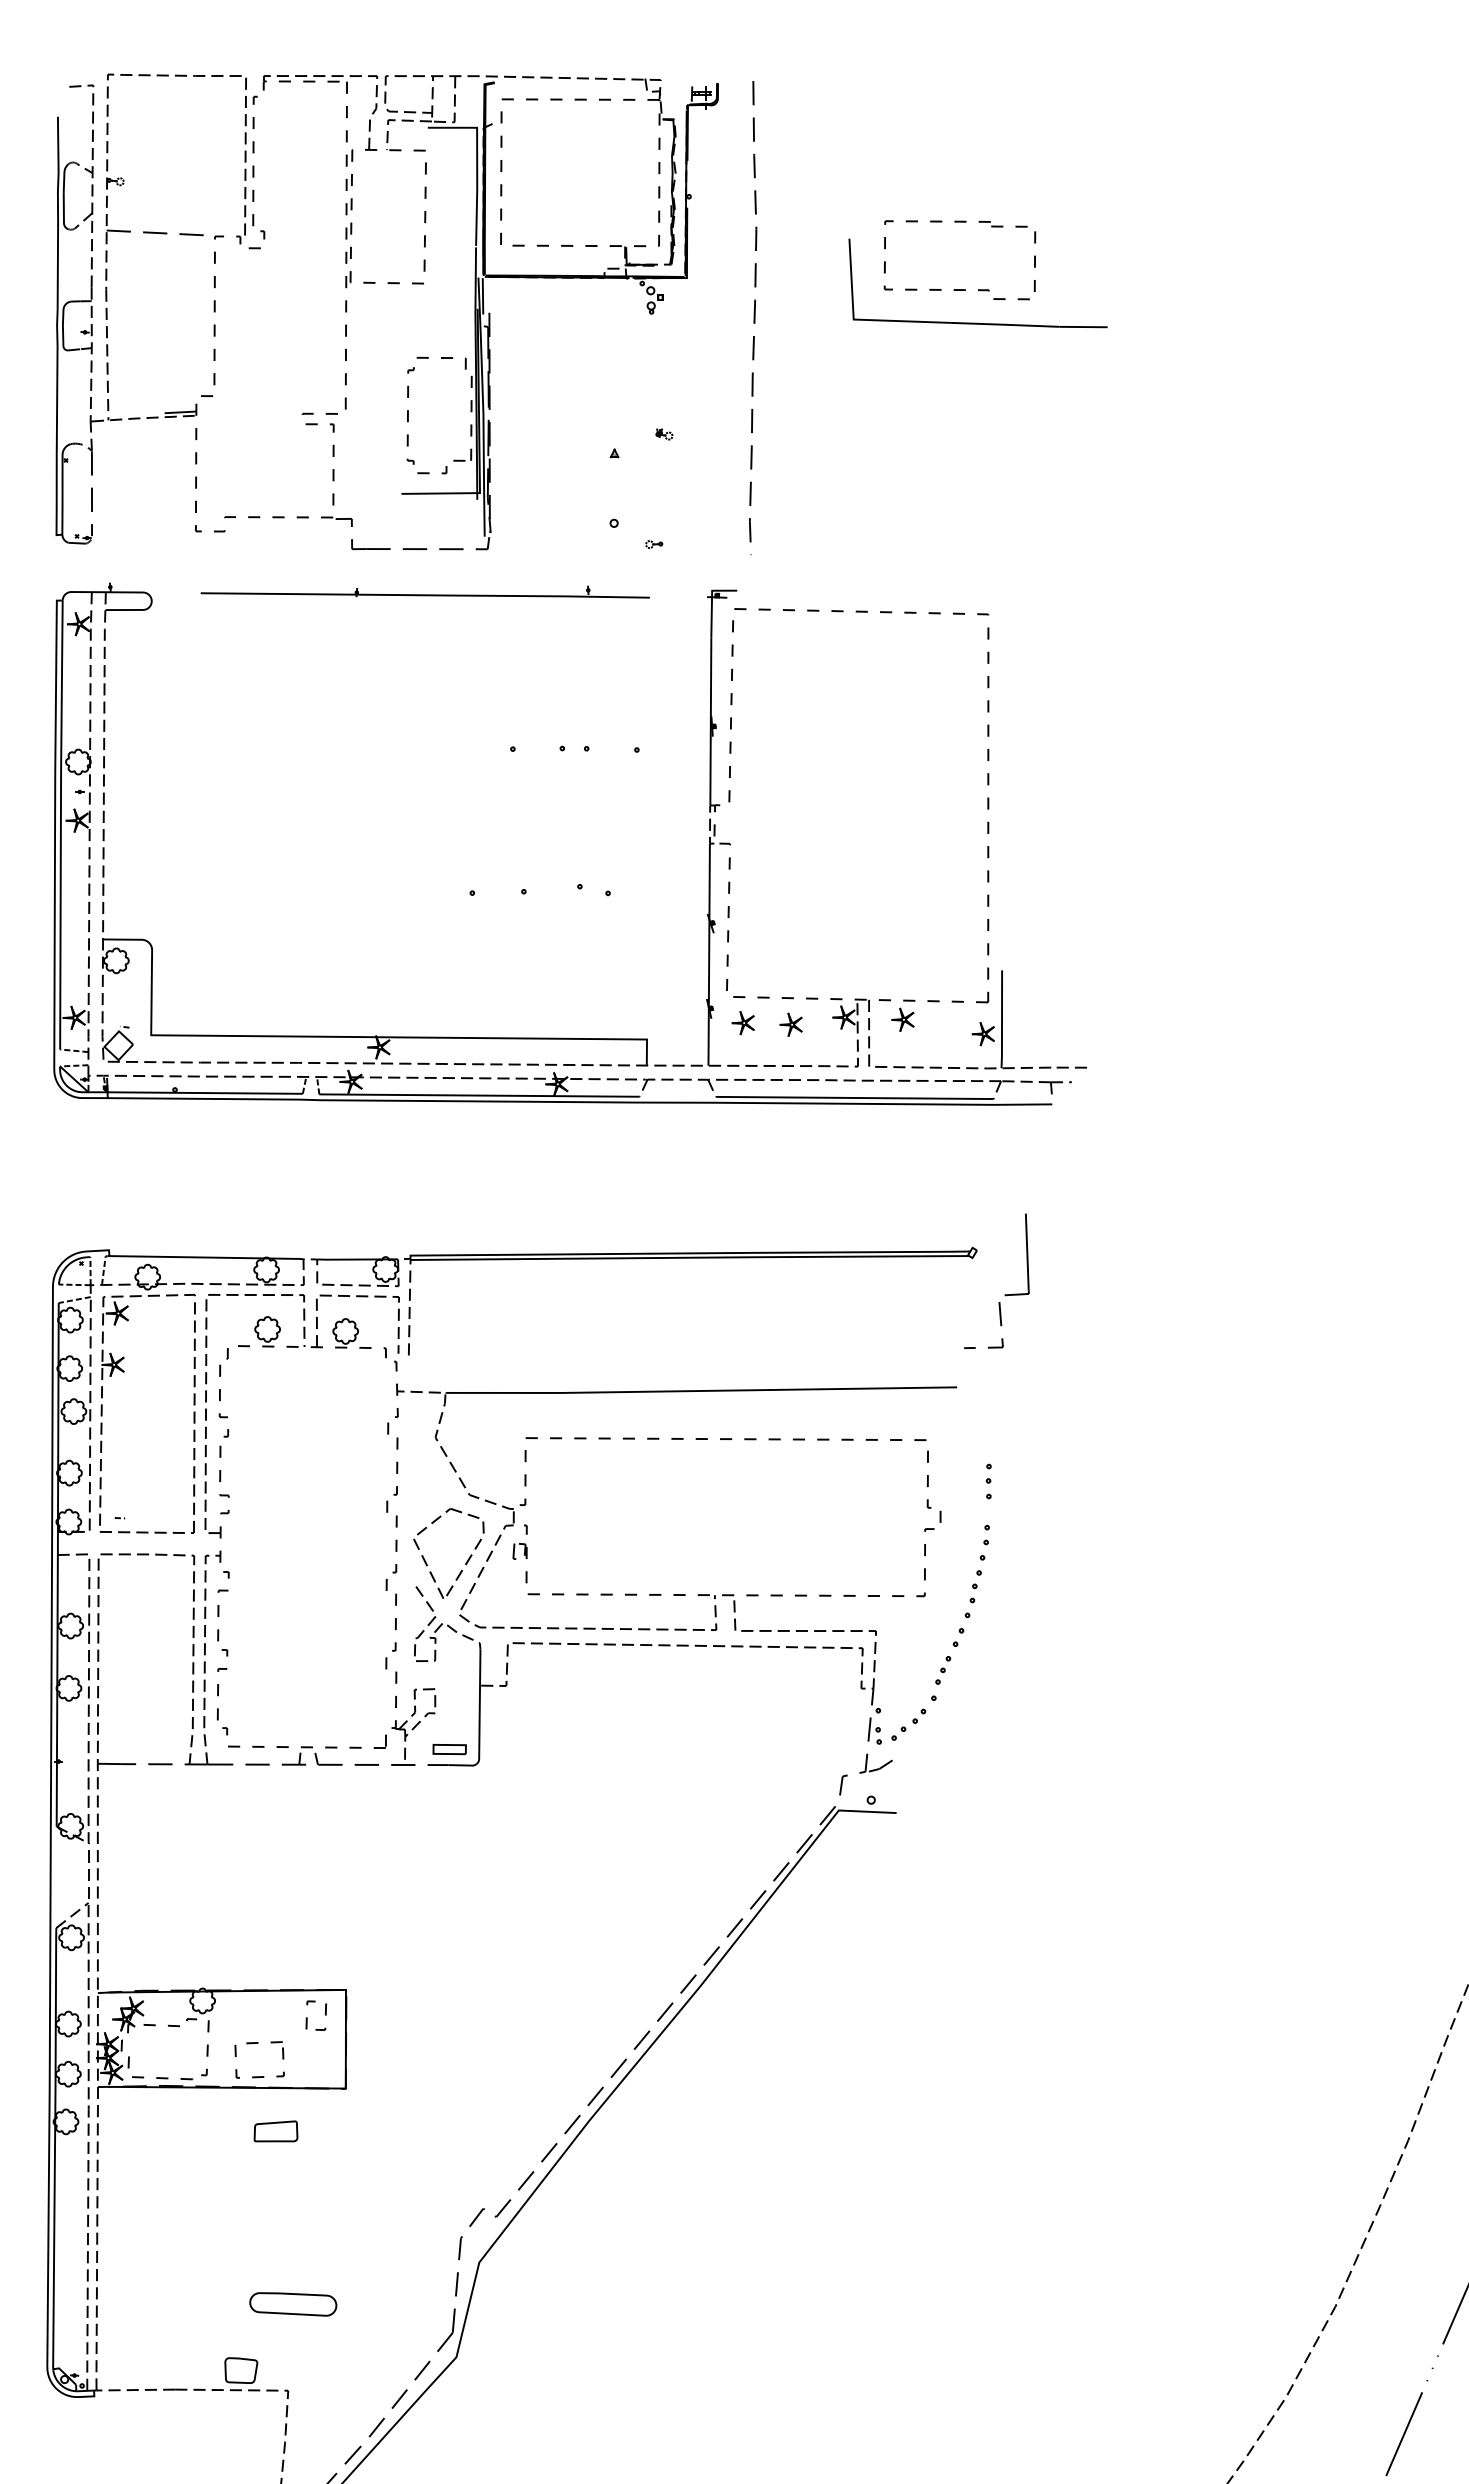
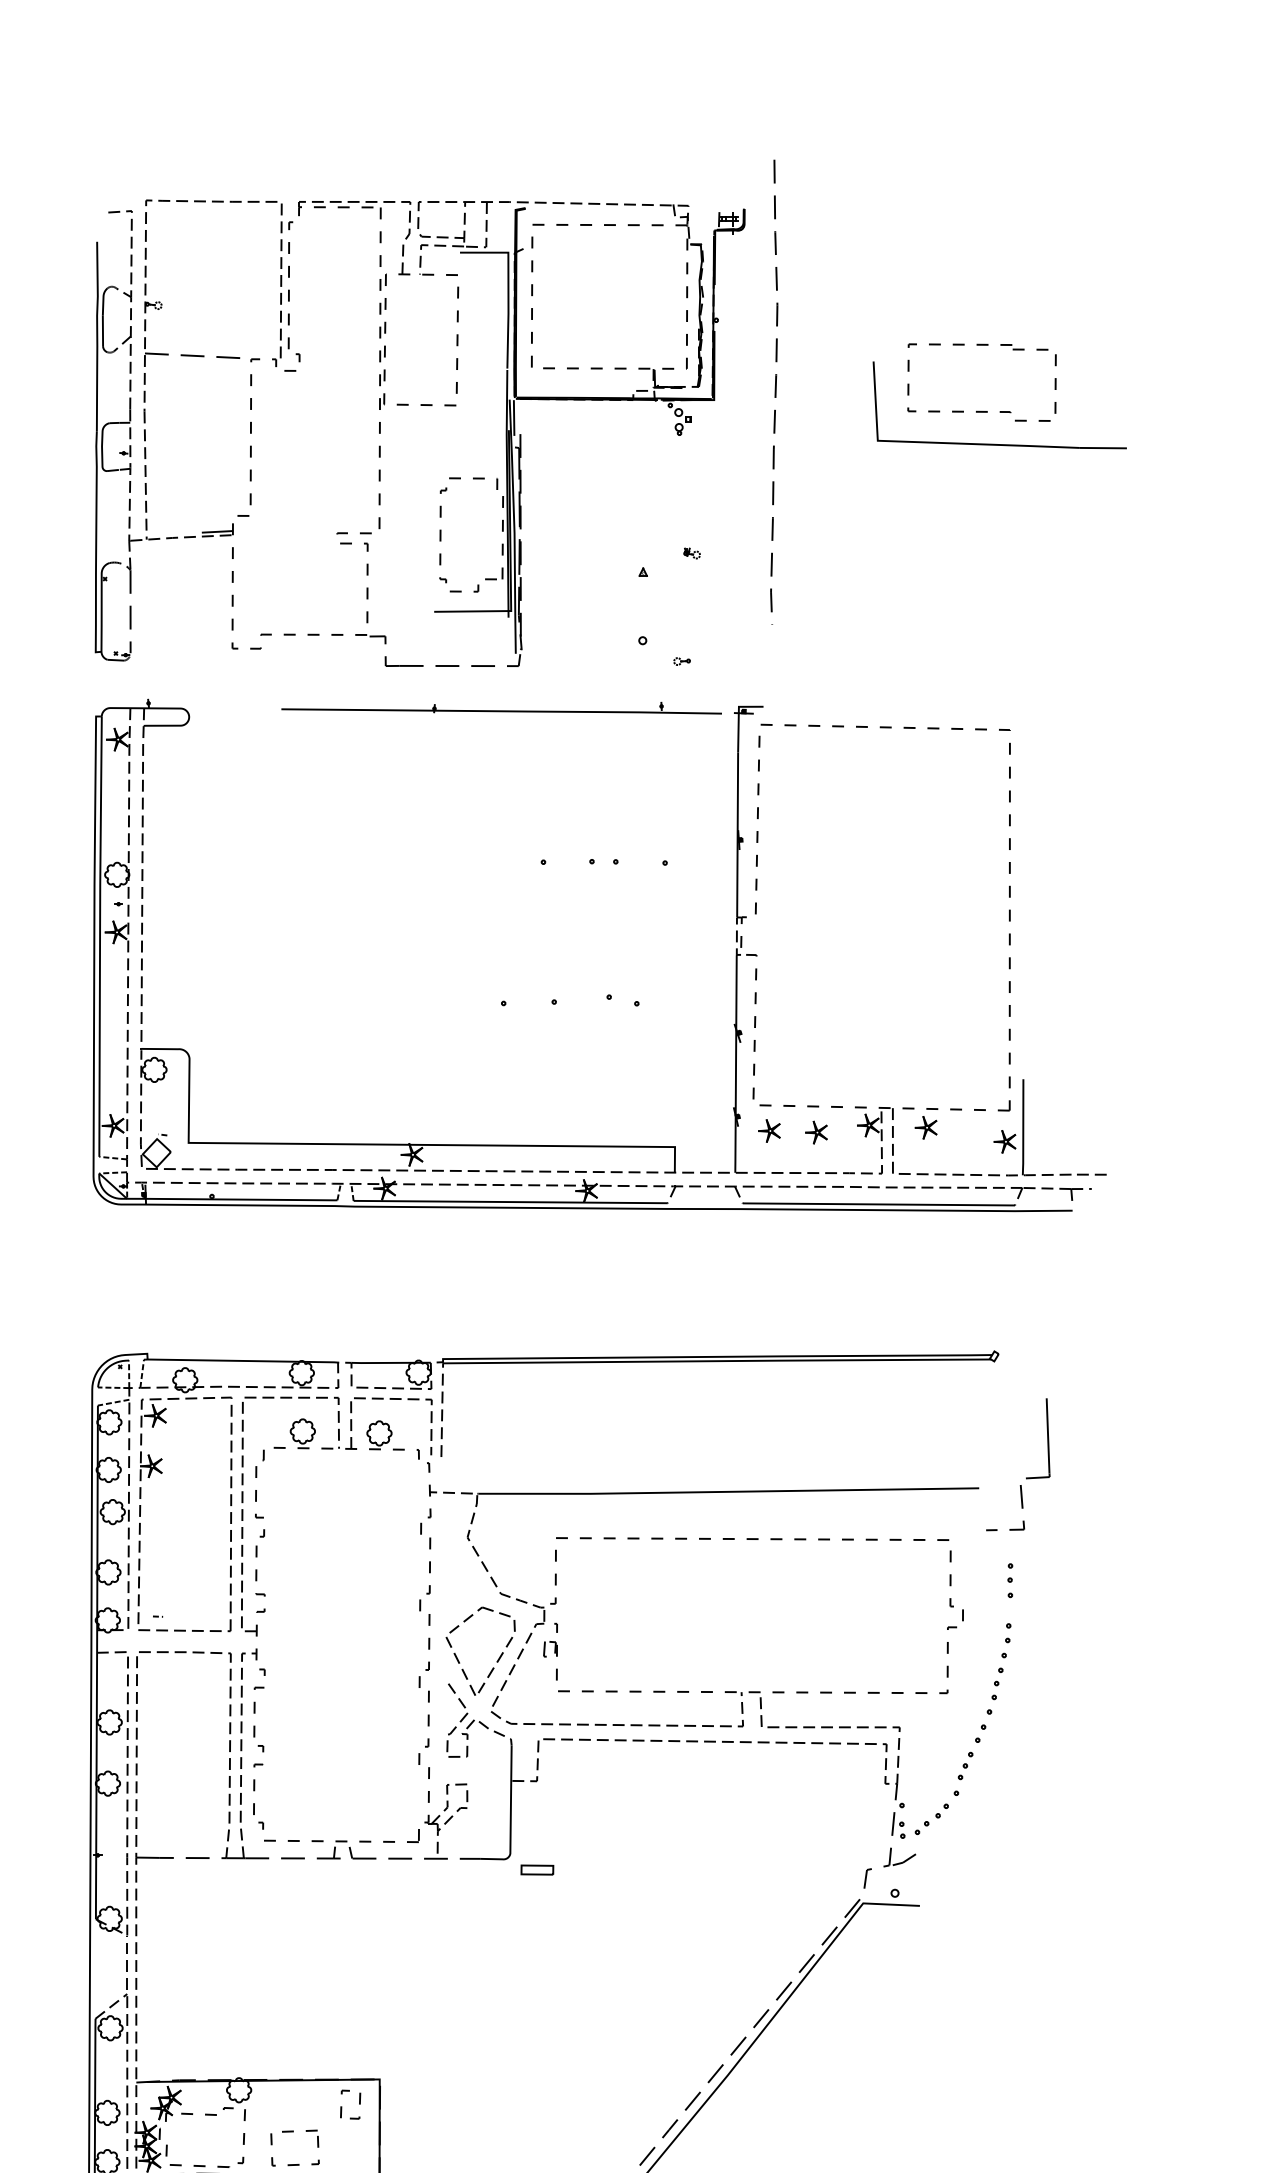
curve: (753, 318) -> (774, 392), moved
part: (424, 591) -> (500, 707), moved
part: (1004, 1294) -> (1025, 1477), moved
part: (449, 1749) -> (537, 1870), moved

